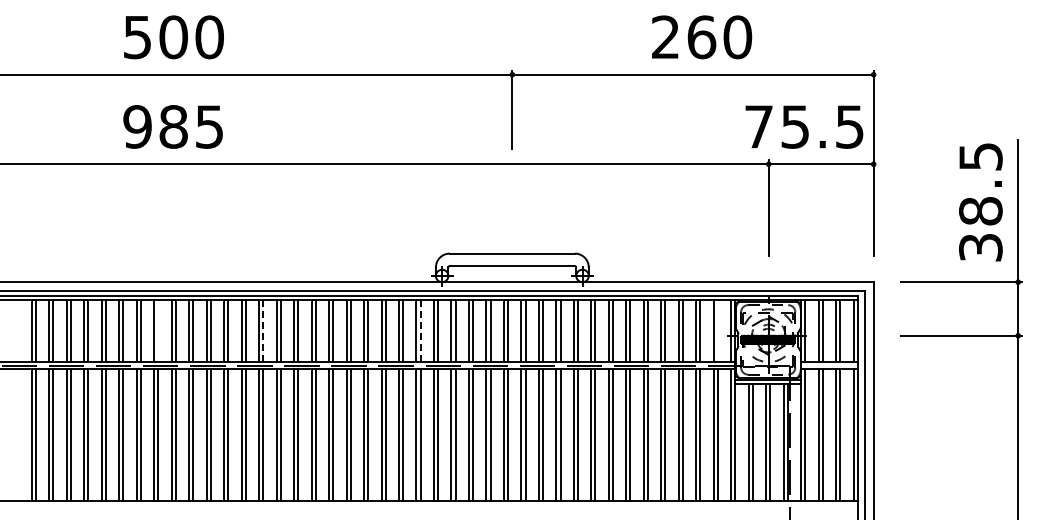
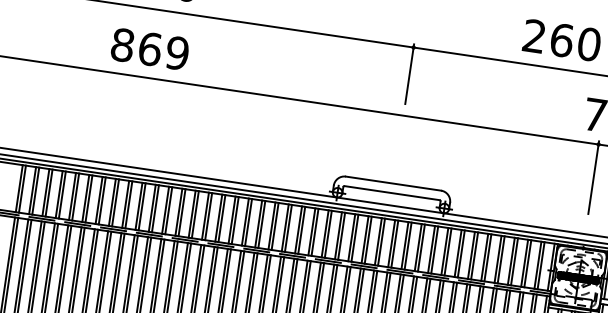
text: (173, 126) -> (150, 48), 985 -> 869
line: (158, 331) -> (115, 203), added
line: (263, 331) -> (195, 214), dashed -> solid
line: (420, 331) -> (314, 232), dashed -> solid
line: (717, 331) -> (540, 265), added

